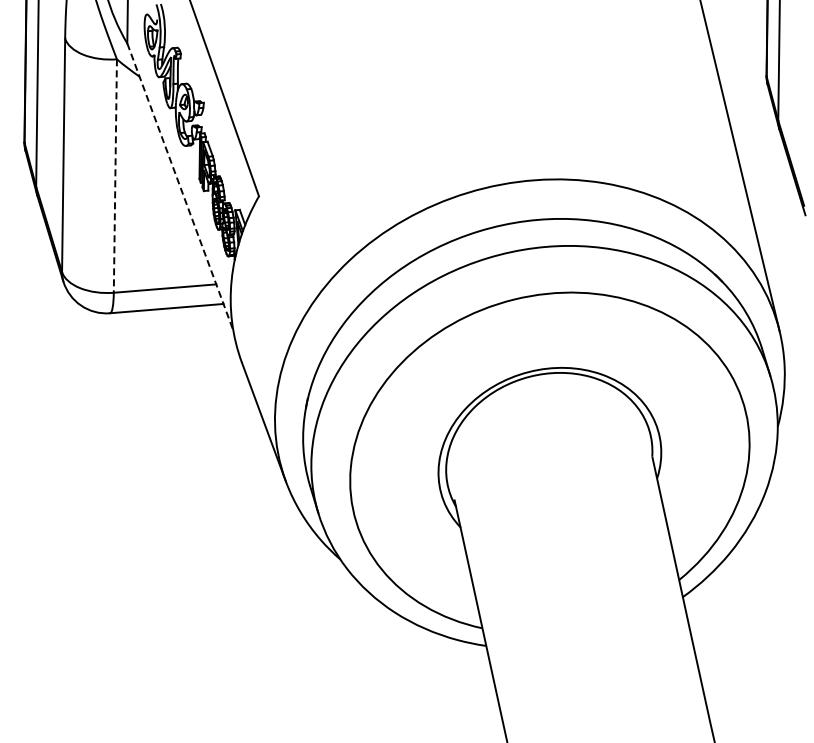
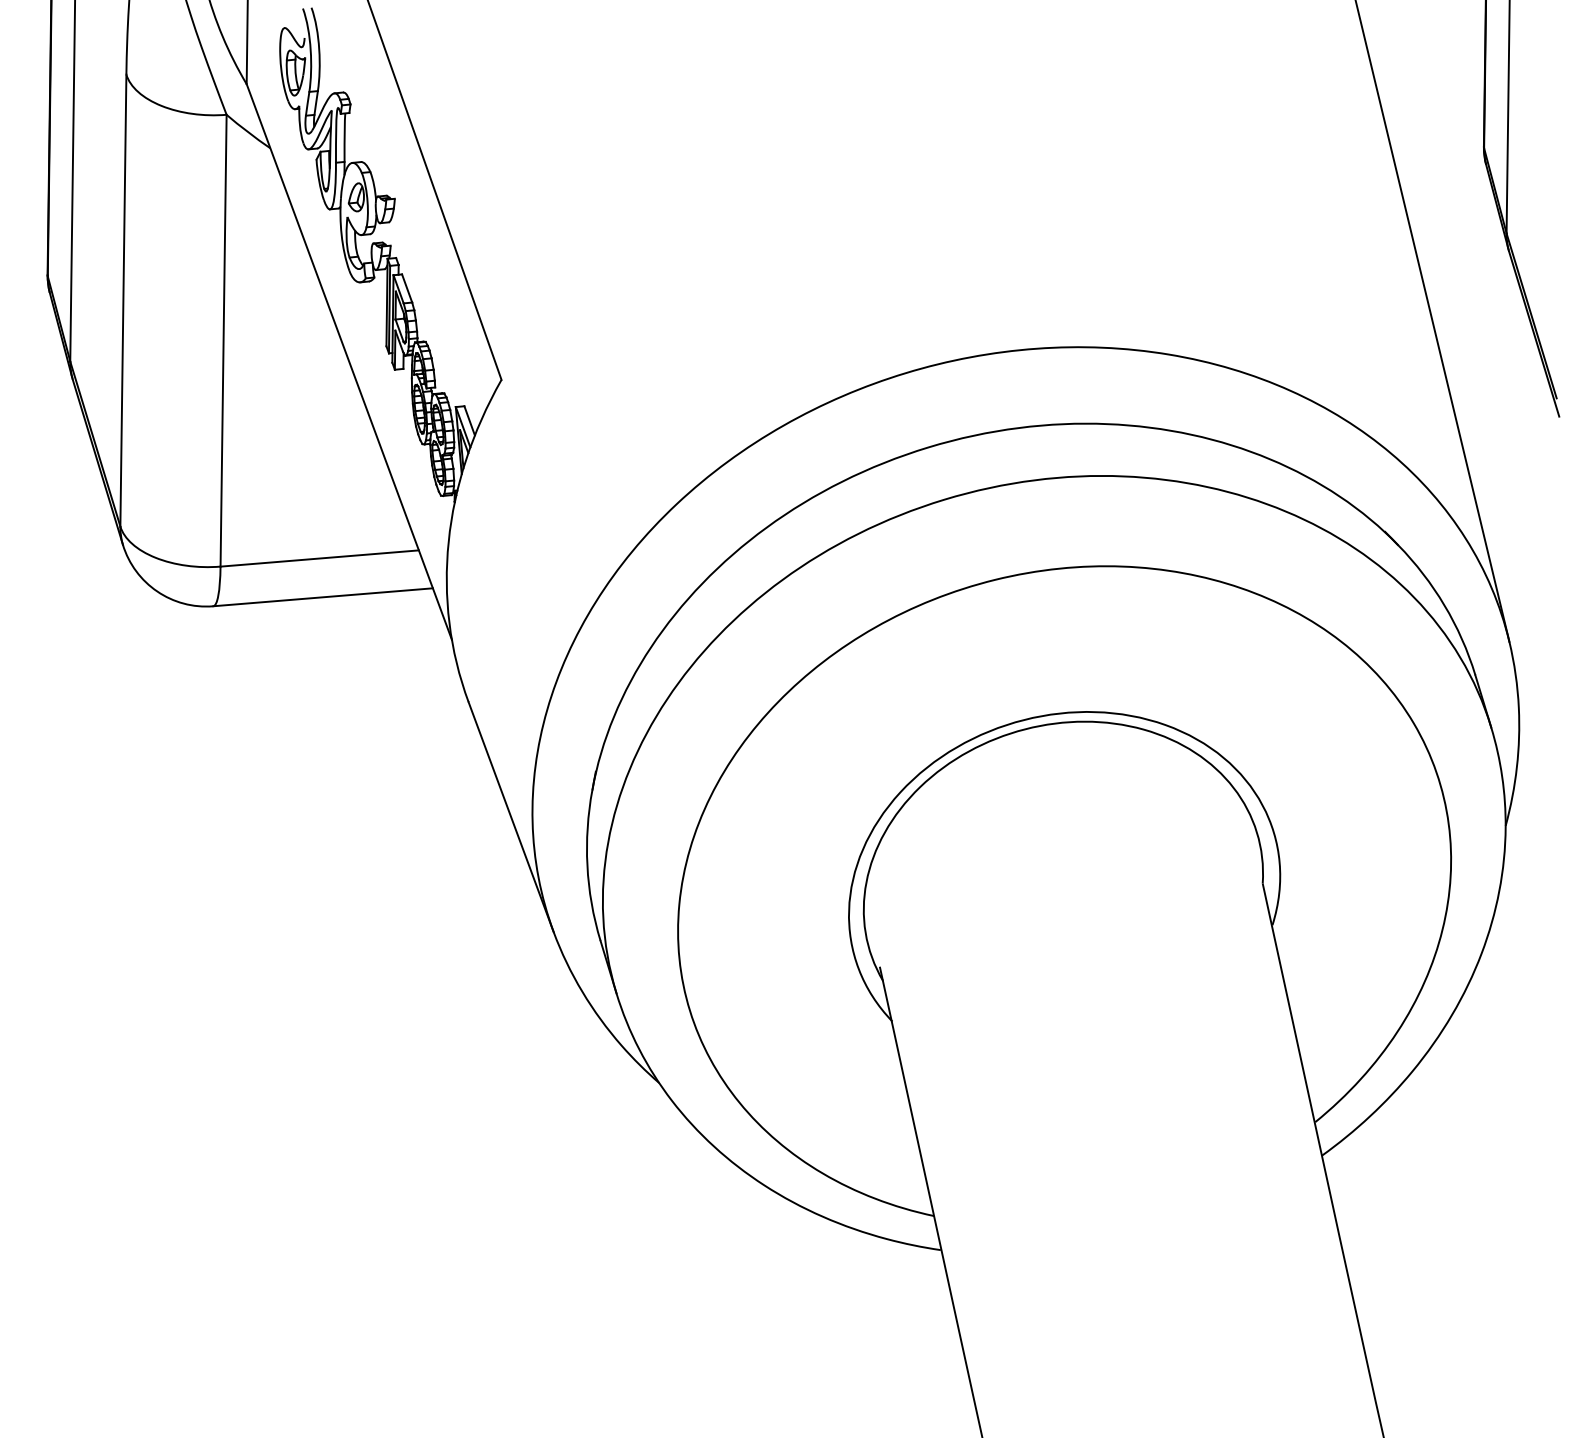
line: (115, 176) -> (223, 341), dashed -> solid
line: (180, 187) -> (349, 362), dashed -> solid

